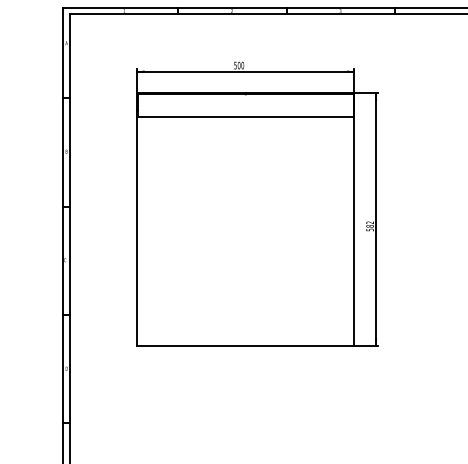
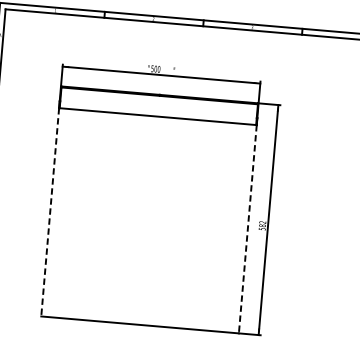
line: (137, 232) -> (50, 213), solid -> dashed
line: (354, 232) -> (247, 230), solid -> dashed

